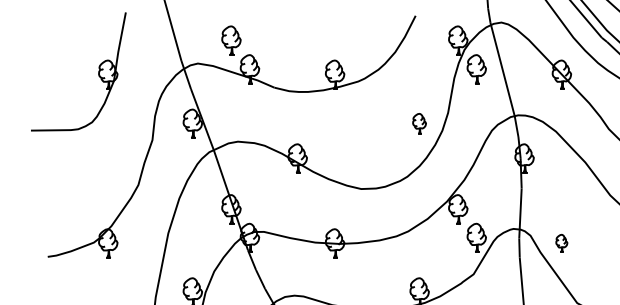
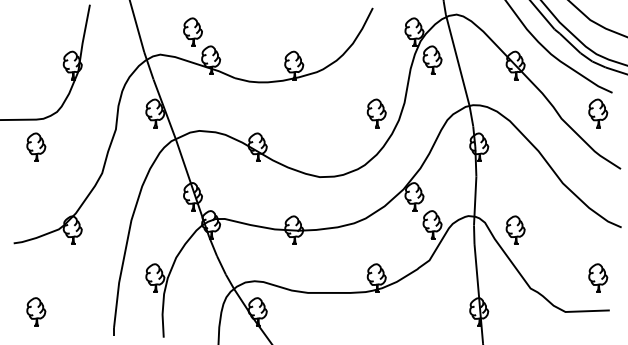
part: (419, 123) -> (376, 113), size x1.43
part: (71, 157) -> (36, 146), added
part: (561, 242) -> (515, 229), size x1.67

